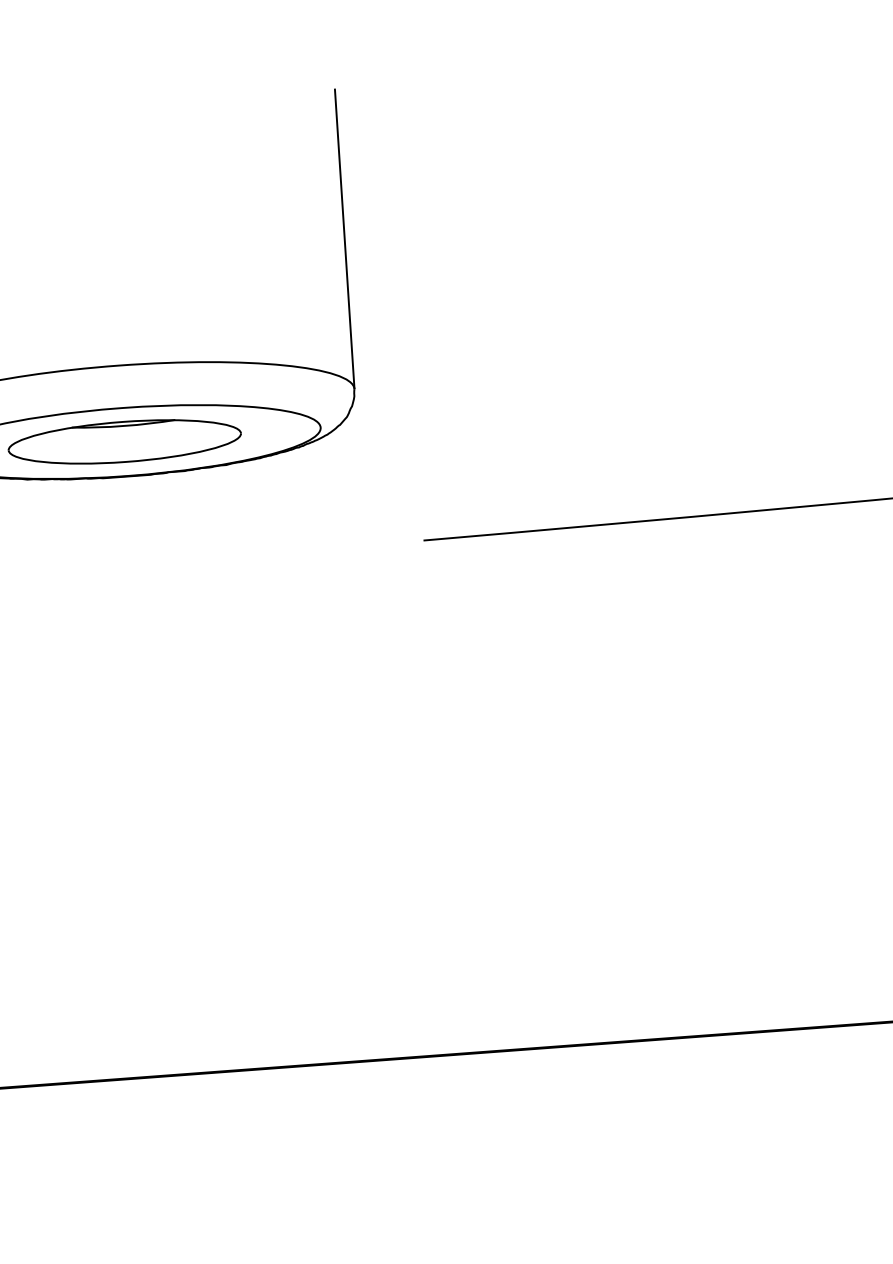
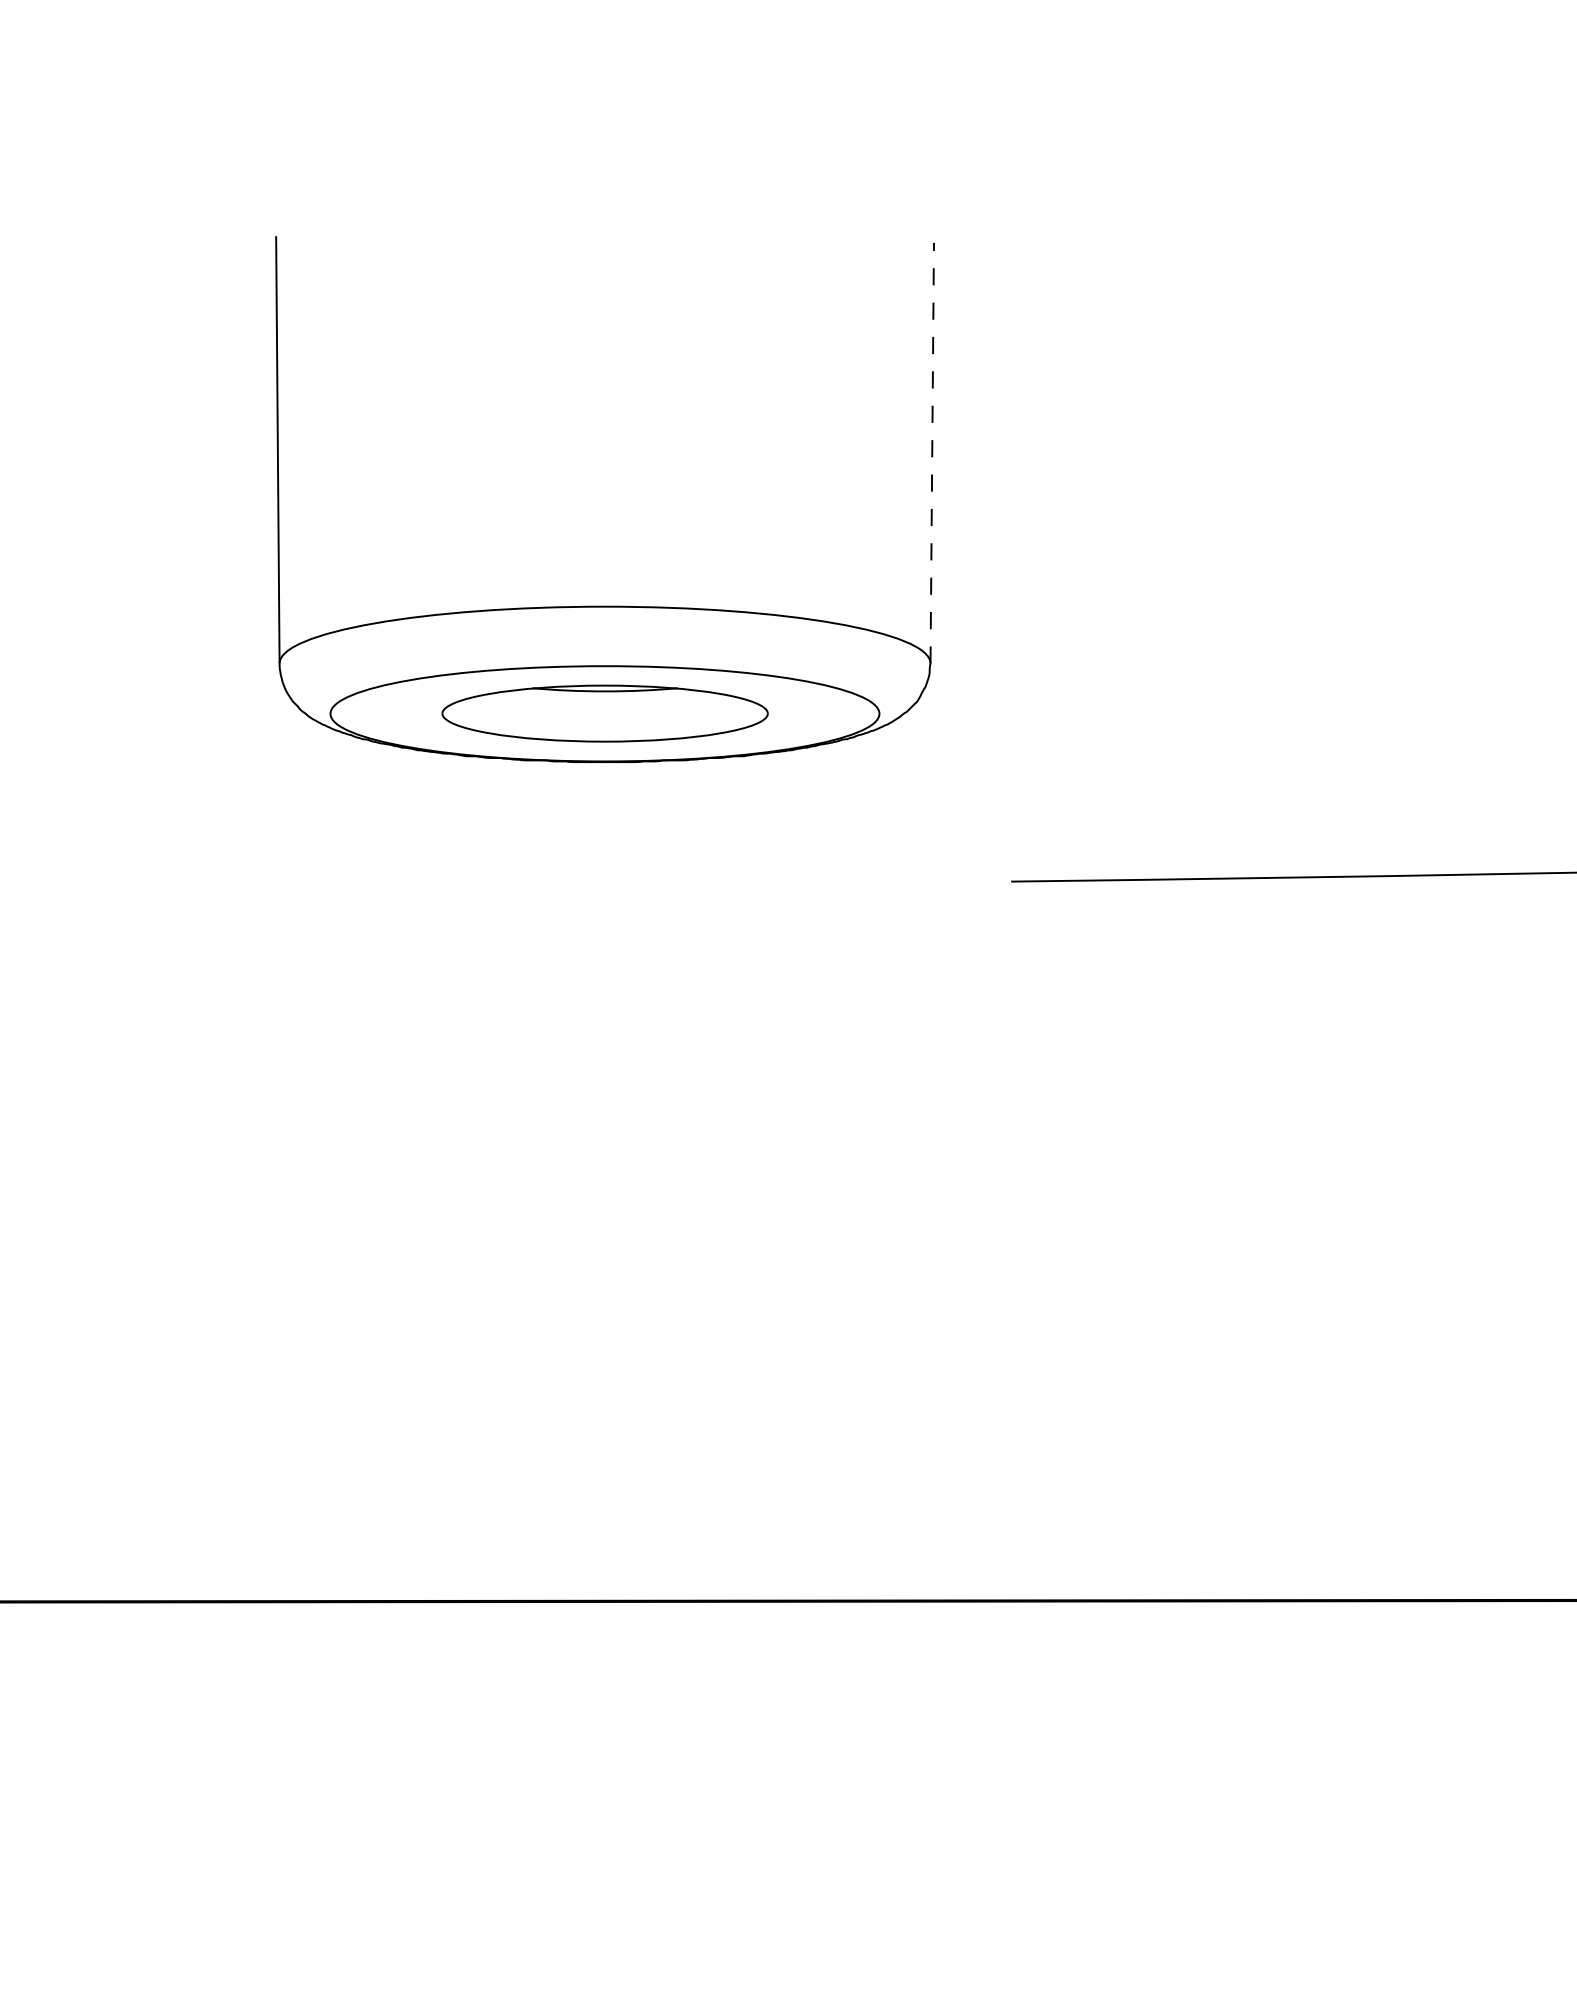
line: (344, 238) -> (932, 452), solid -> dashed

